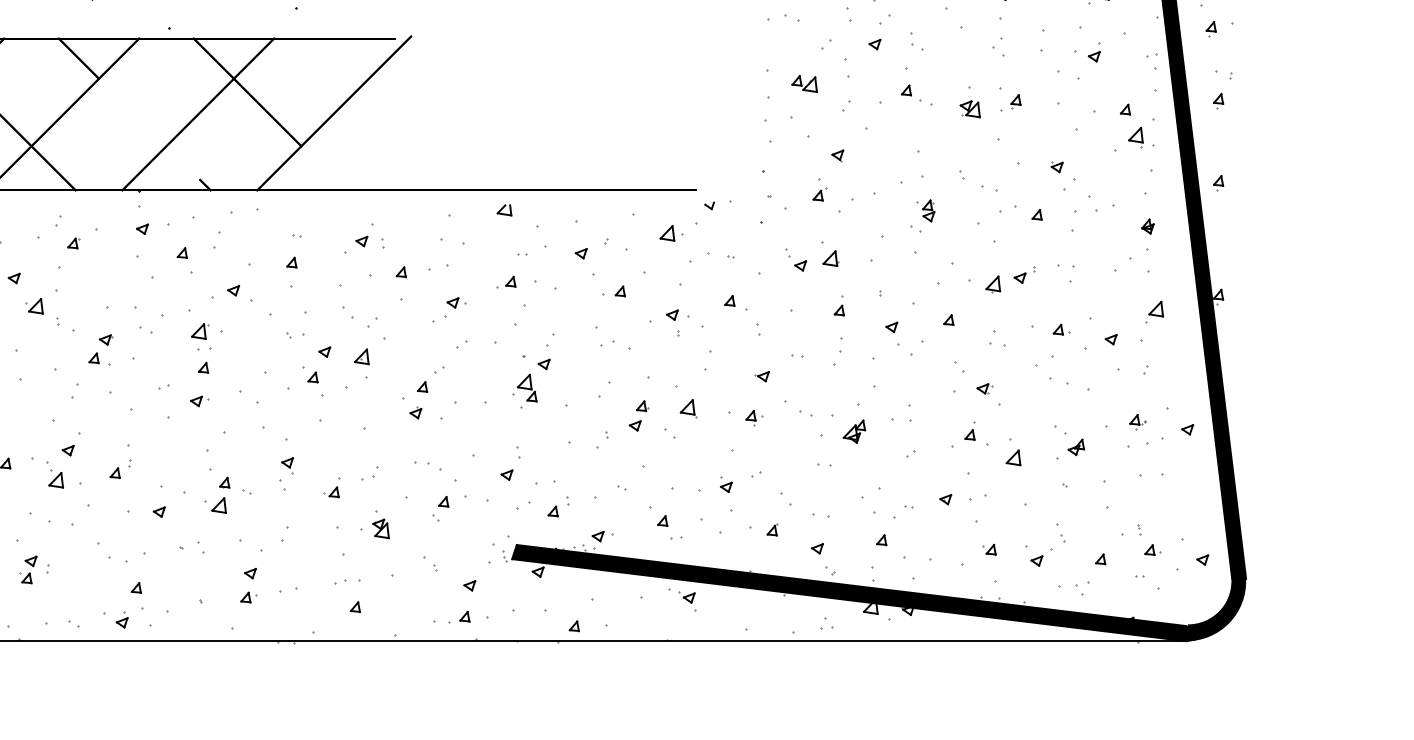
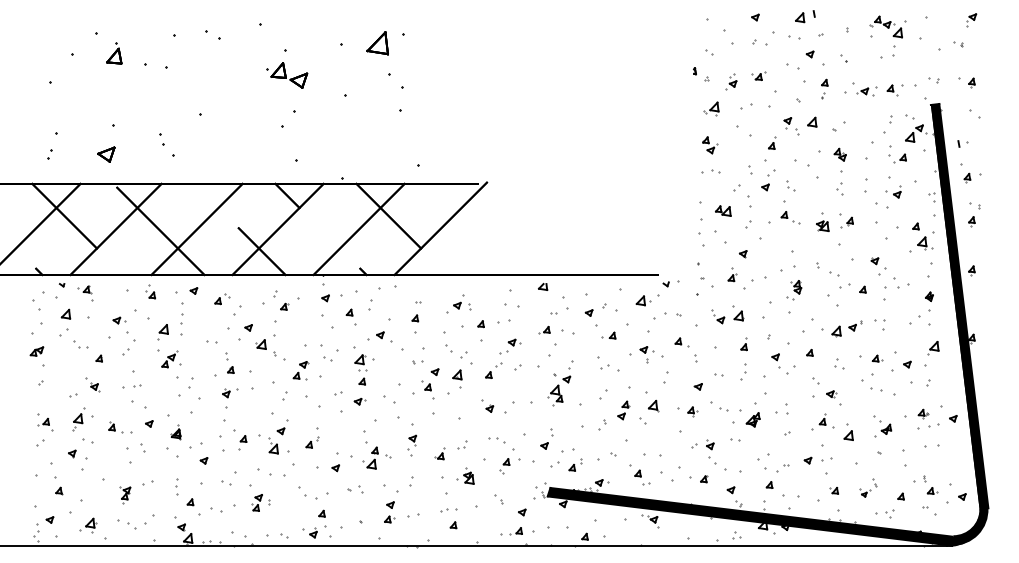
part: (430, 379) -> (493, 370), moved
part: (726, 484) -> (710, 444), moved
part: (819, 515) -> (732, 470), size x1.6
part: (1044, 544) -> (867, 487), size x0.7

